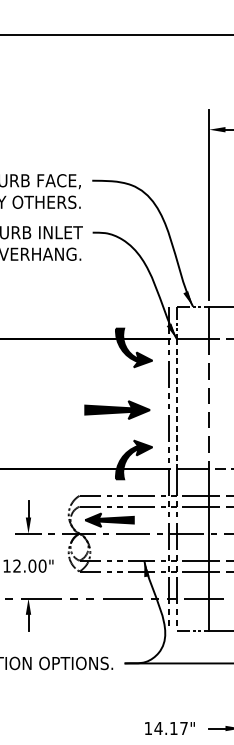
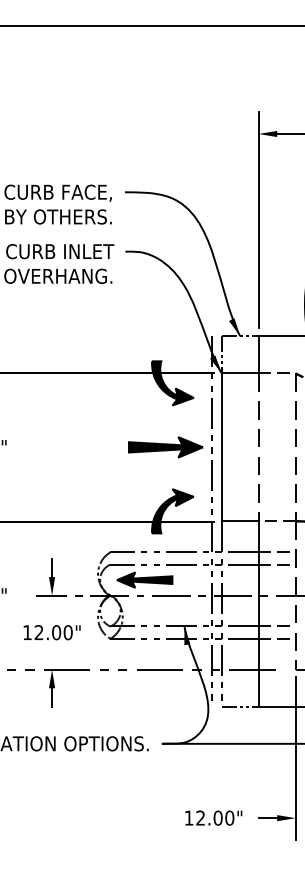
line: (176, 404) -> (221, 447), dashed -> solid
part: (117, 410) -> (165, 447), moved
text: (170, 727) -> (214, 817), 14.17" -> 12.00"

